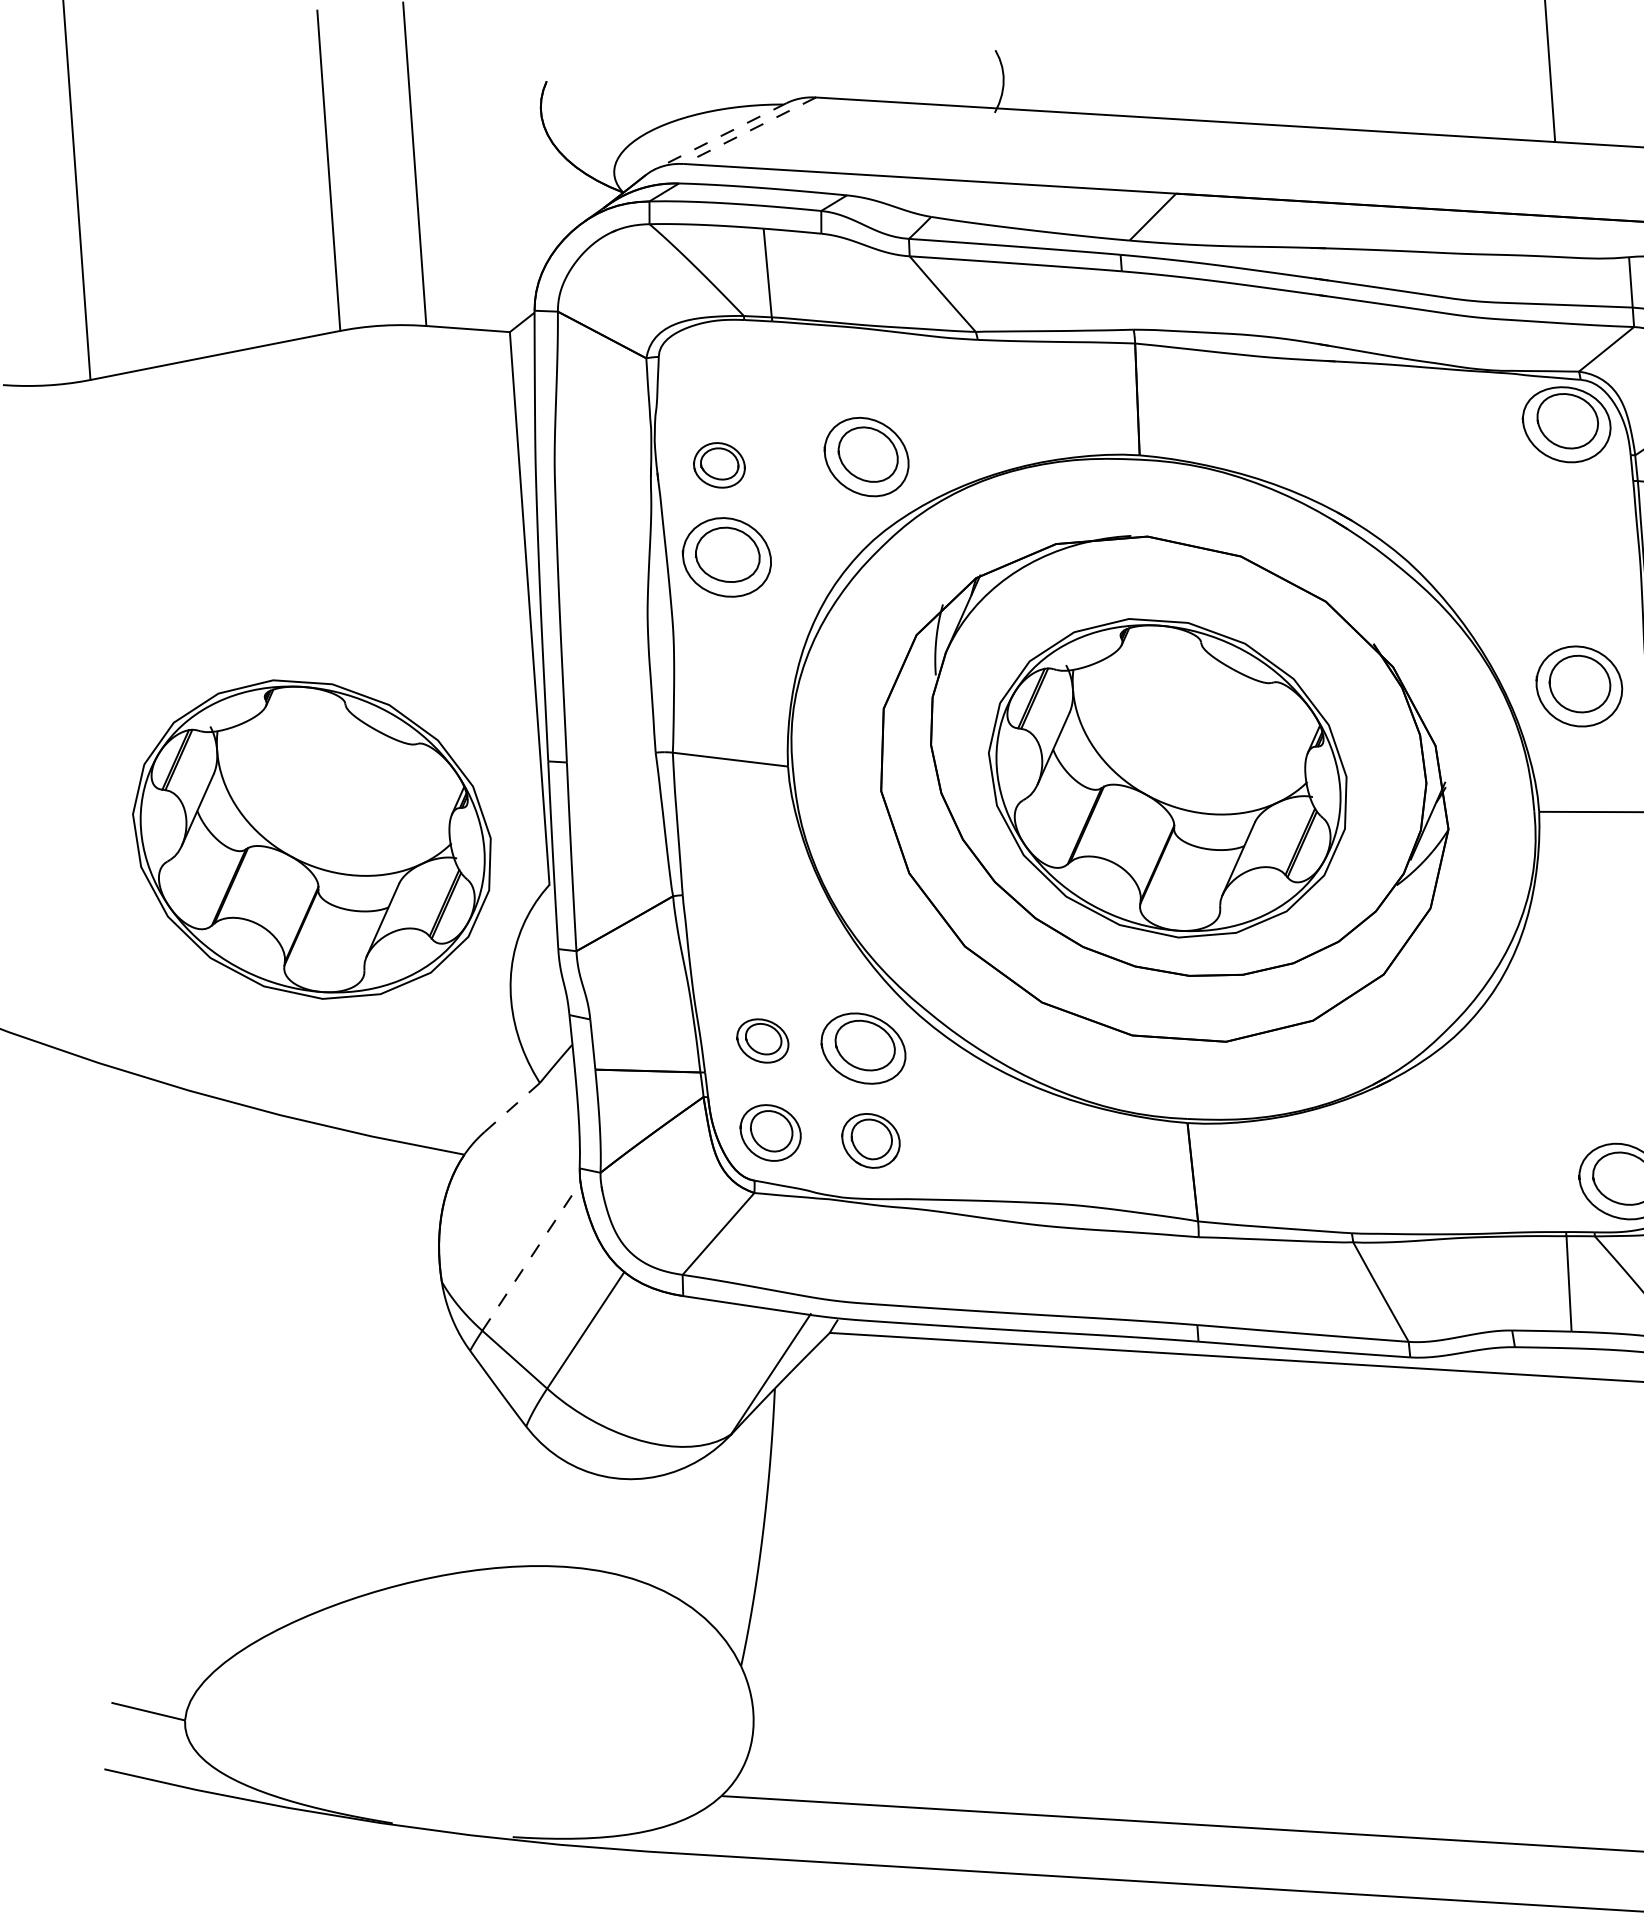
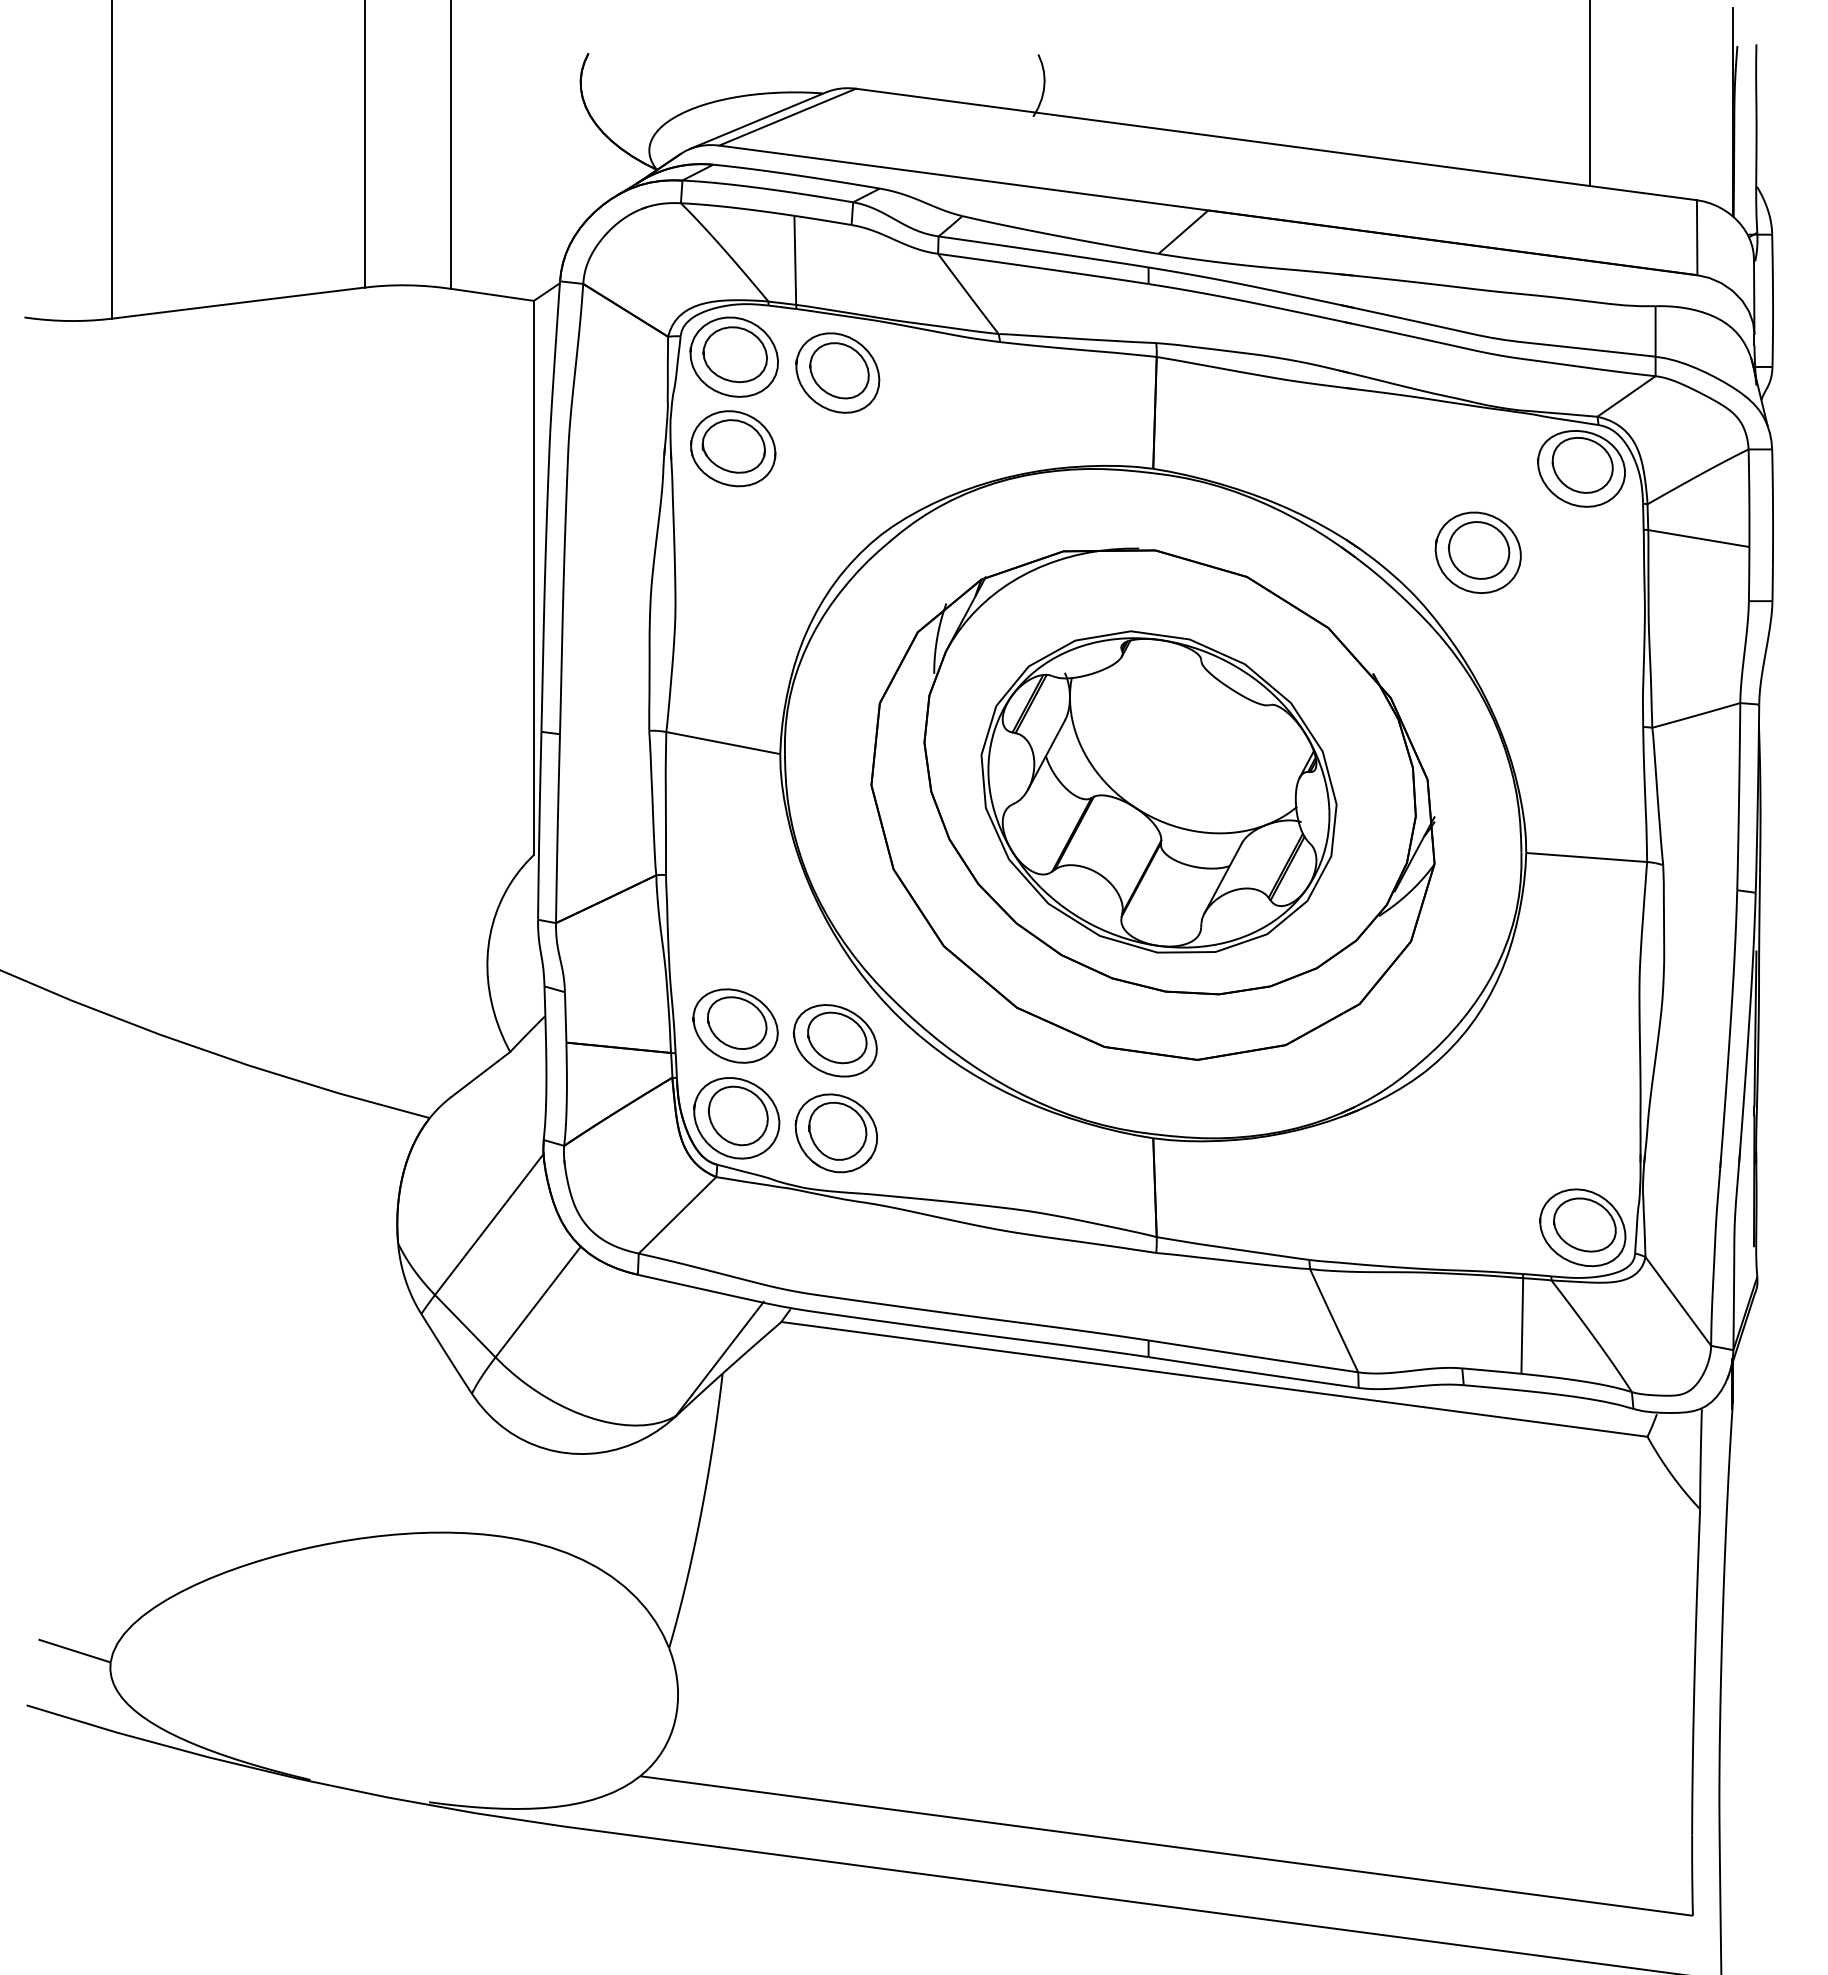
line: (749, 131) -> (787, 117), dashed -> solid
line: (721, 136) -> (758, 120), dashed -> solid
part: (866, 456) -> (837, 372), moved
part: (719, 465) -> (733, 448), size x1.67
part: (726, 556) -> (733, 356), moved
part: (1578, 686) -> (1477, 552), moved
part: (312, 838) -> (300, 791), removed
part: (762, 1040) -> (735, 1025), size x1.67
line: (511, 1107) -> (480, 1074), dashed -> solid
part: (770, 1133) -> (736, 1118), size x1.43
part: (870, 1141) -> (835, 1133), size x1.43
line: (531, 1256) -> (489, 1224), dashed -> solid

